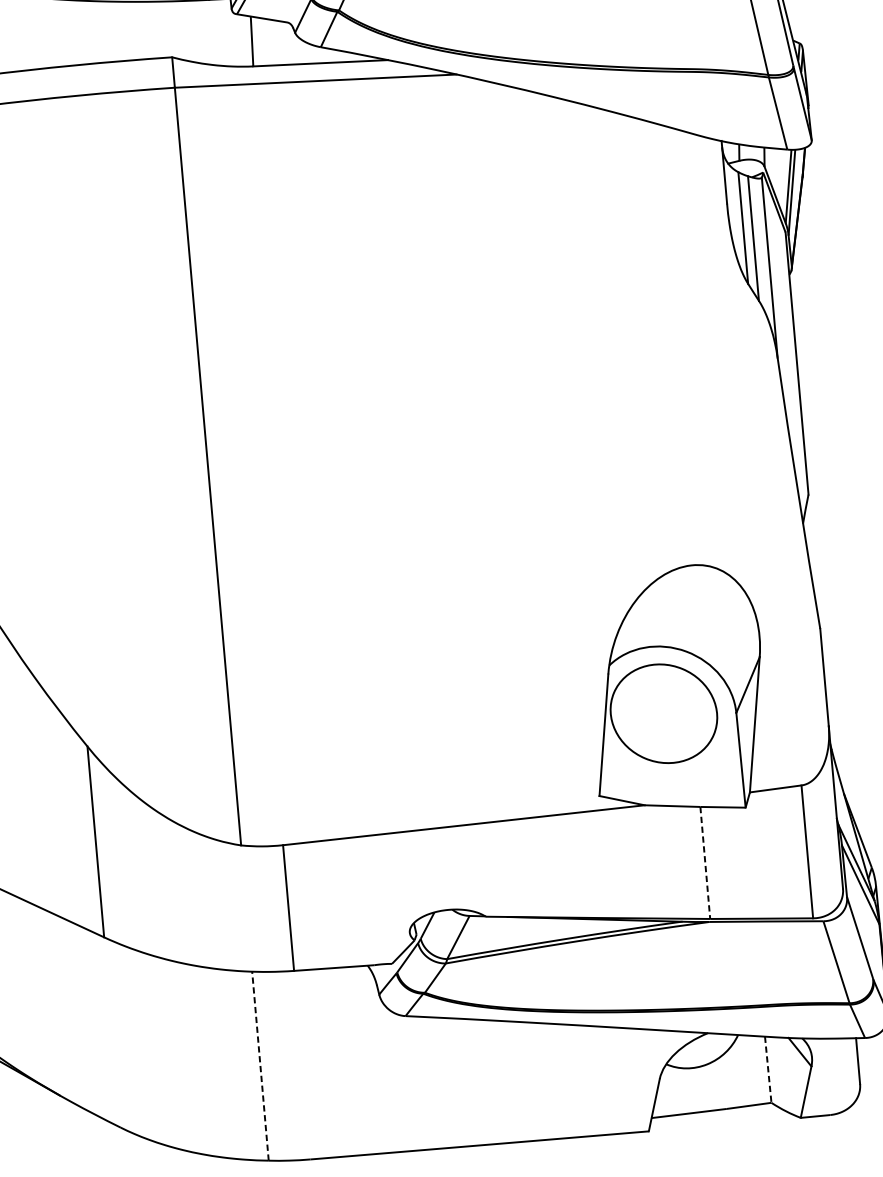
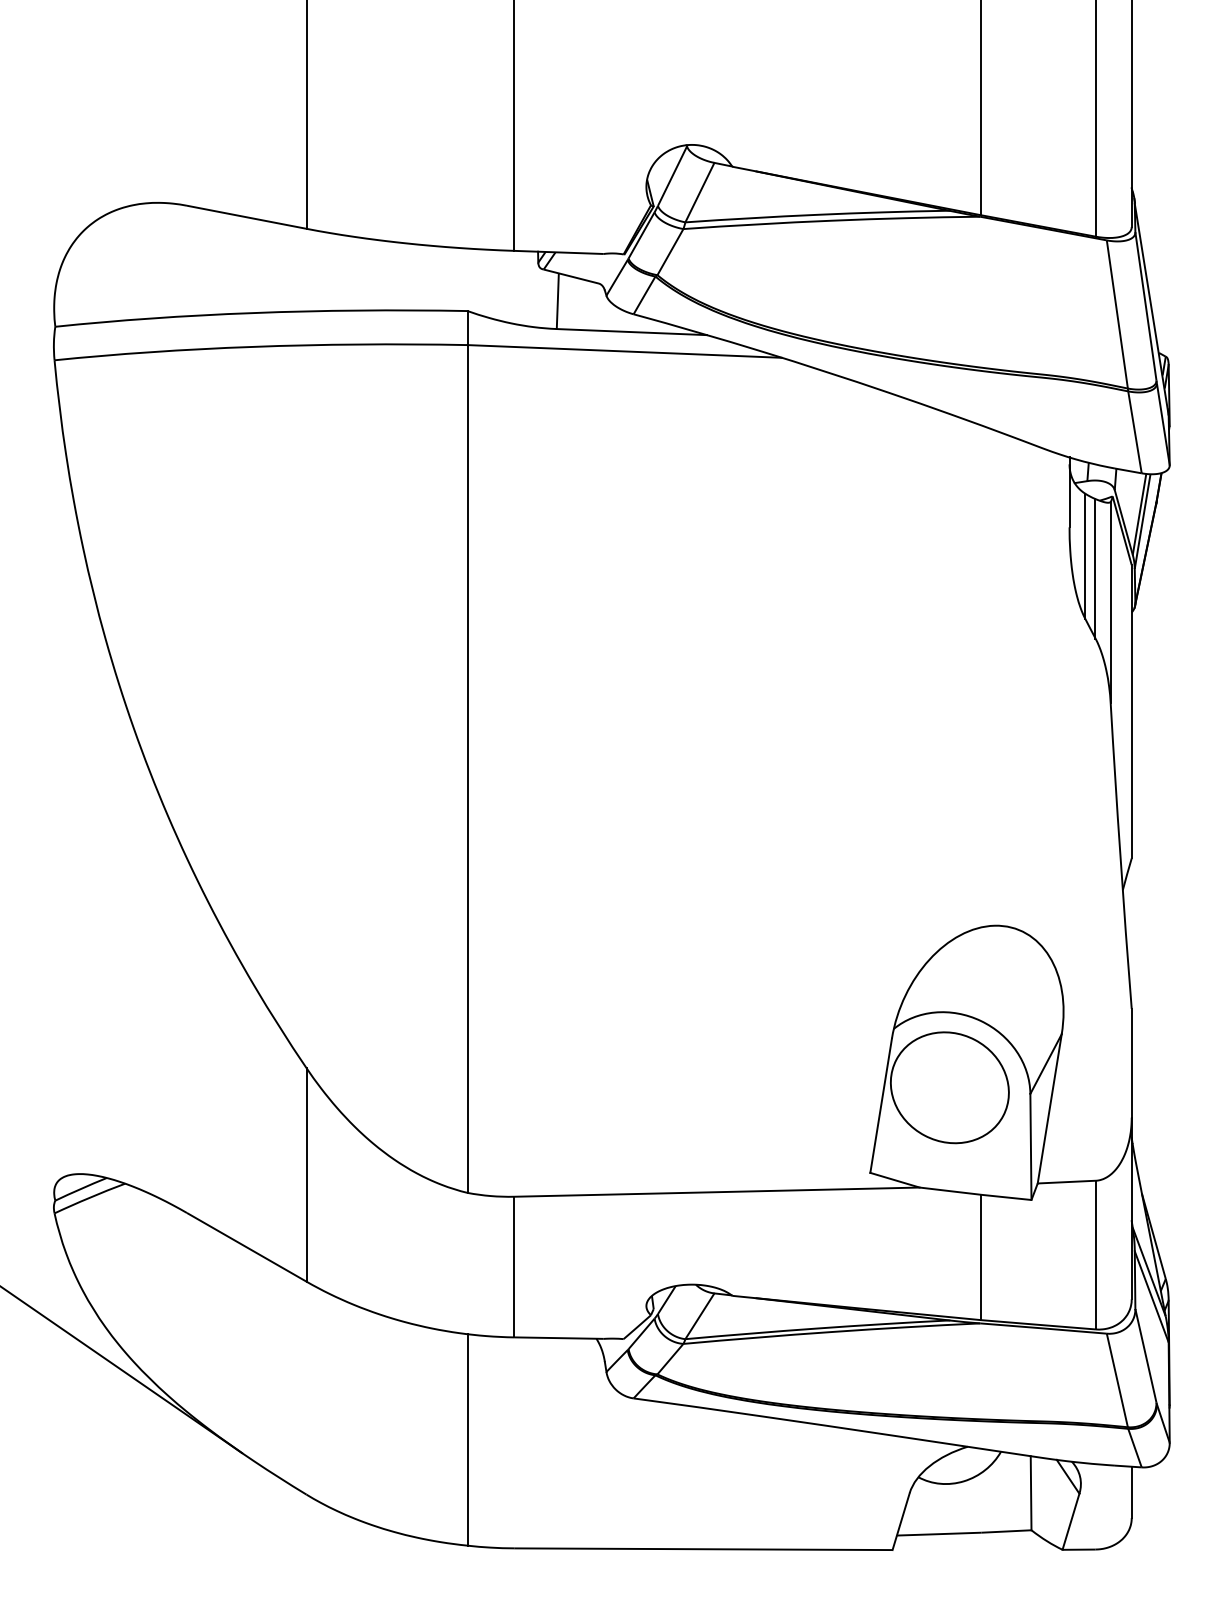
line: (705, 862) -> (981, 1257), dashed -> solid
line: (260, 1065) -> (467, 1439), dashed -> solid
line: (768, 1069) -> (1031, 1493), dashed -> solid

